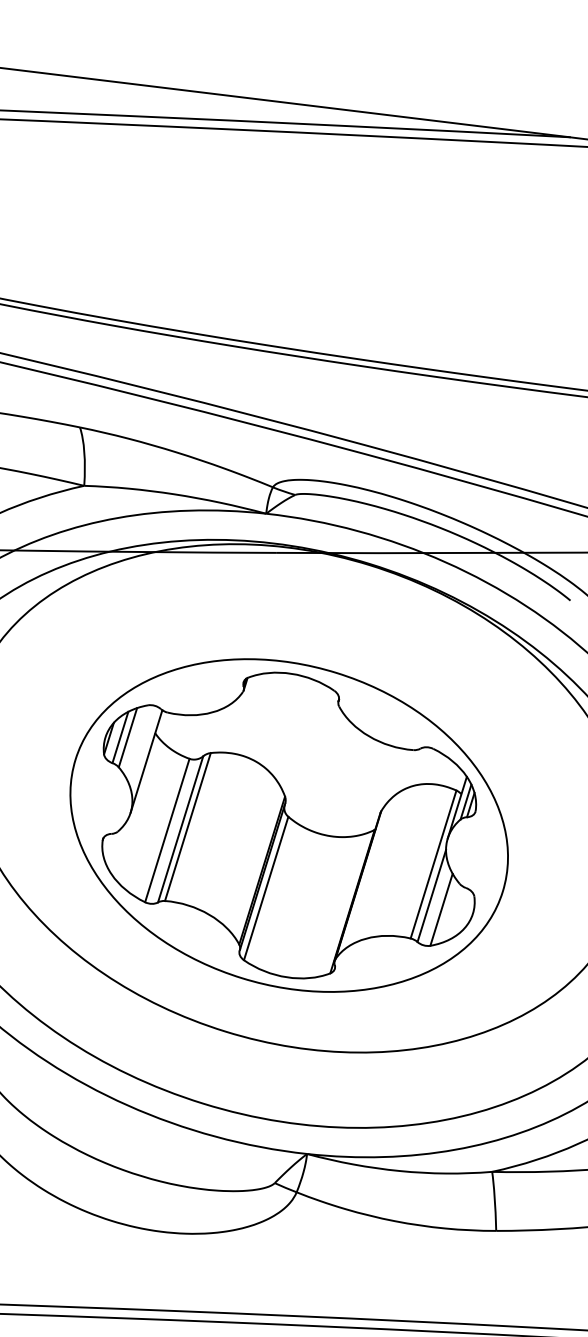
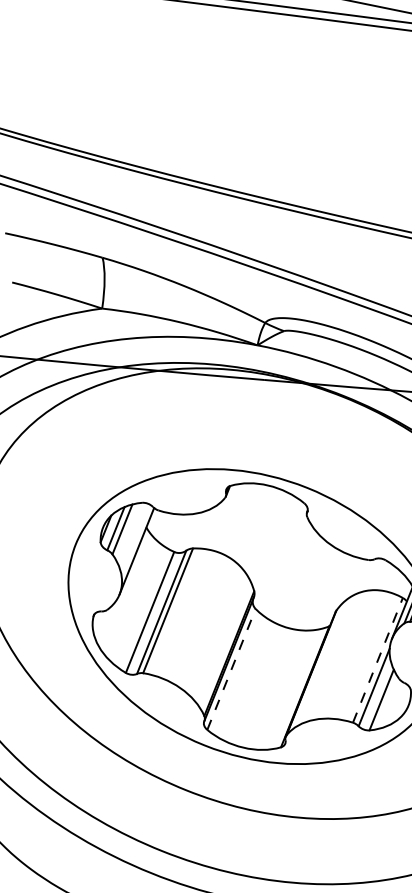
line: (433, 864) -> (377, 660), solid -> dashed
line: (266, 888) -> (231, 669), solid -> dashed

